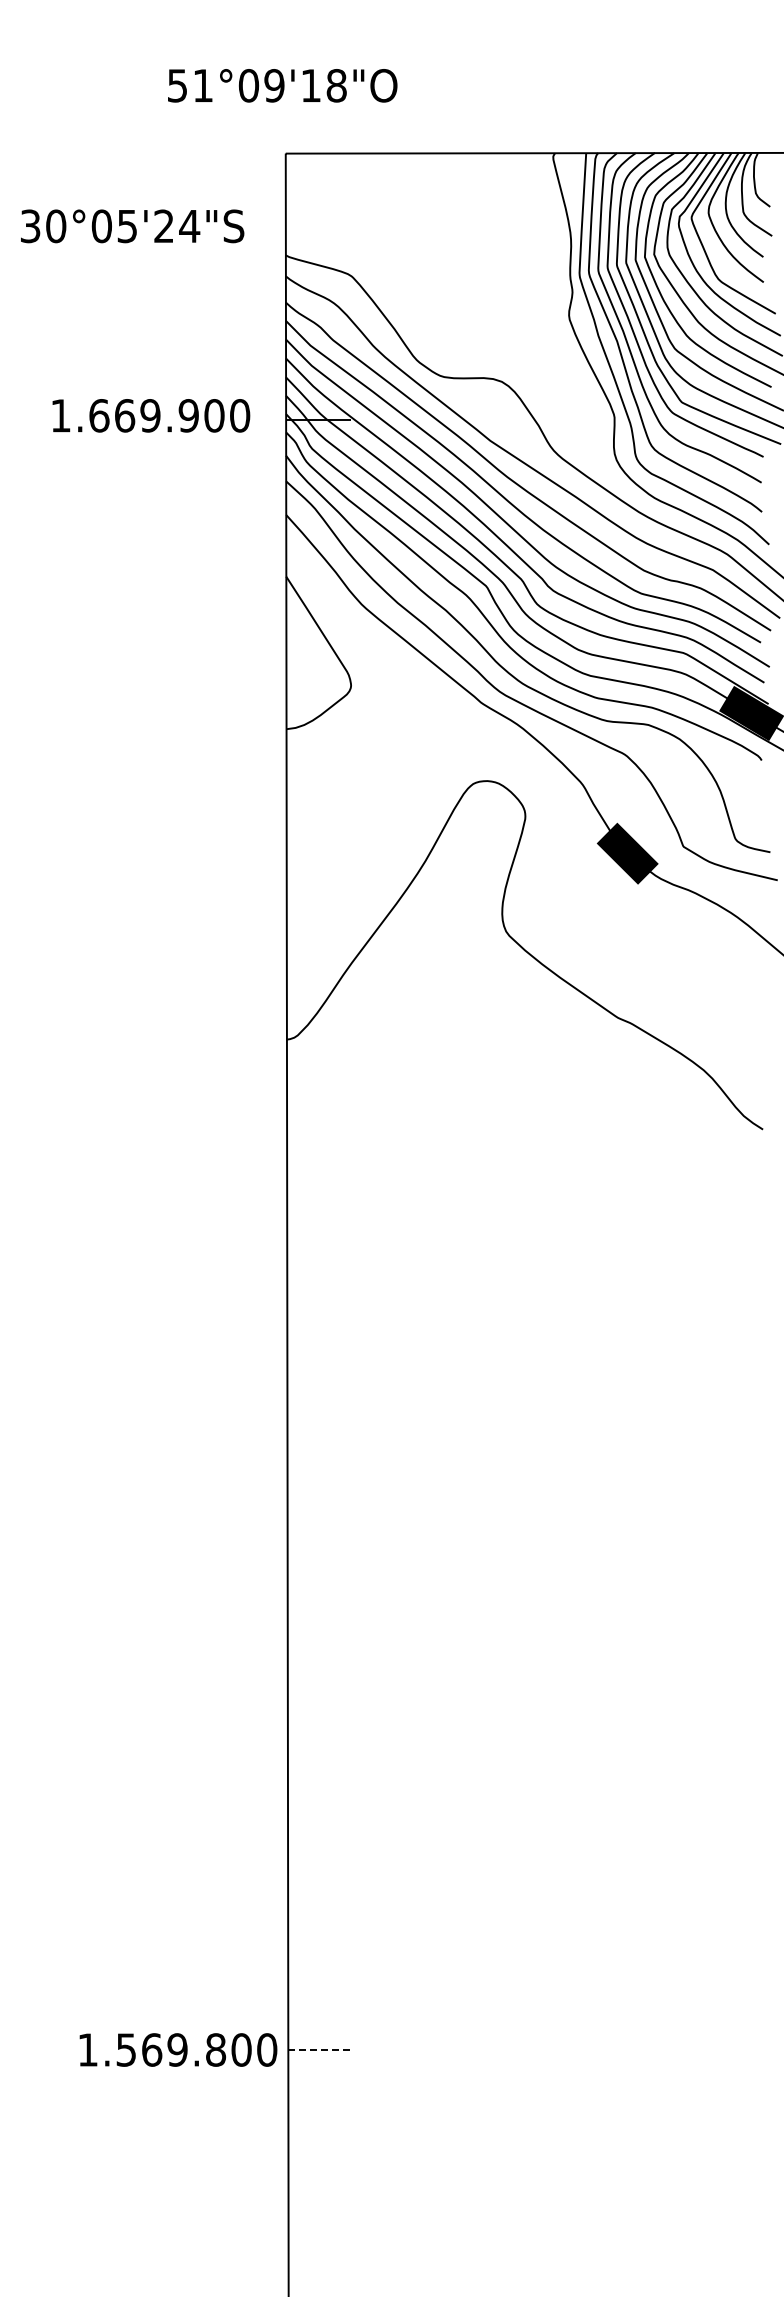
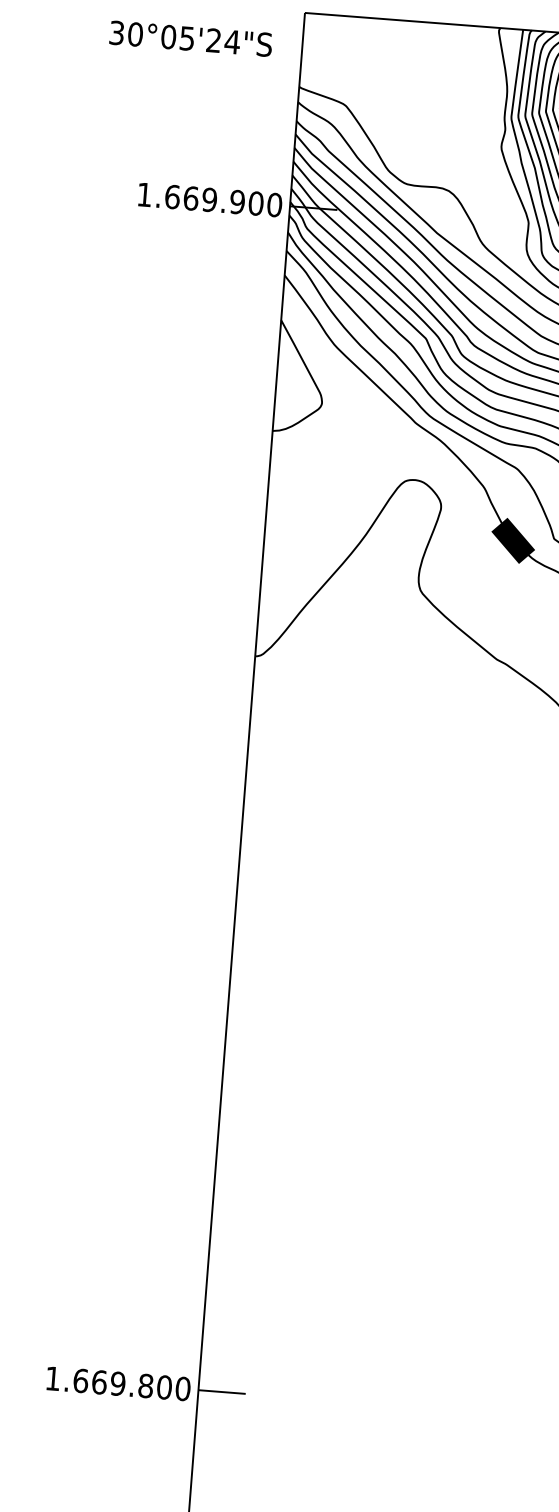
text: (132, 226) -> (190, 38), moved
text: (151, 415) -> (210, 199), moved
text: (126, 2049) -> (80, 1380), 1.569.800 -> 1.669.800
line: (320, 2050) -> (221, 1392), dashed -> solid

